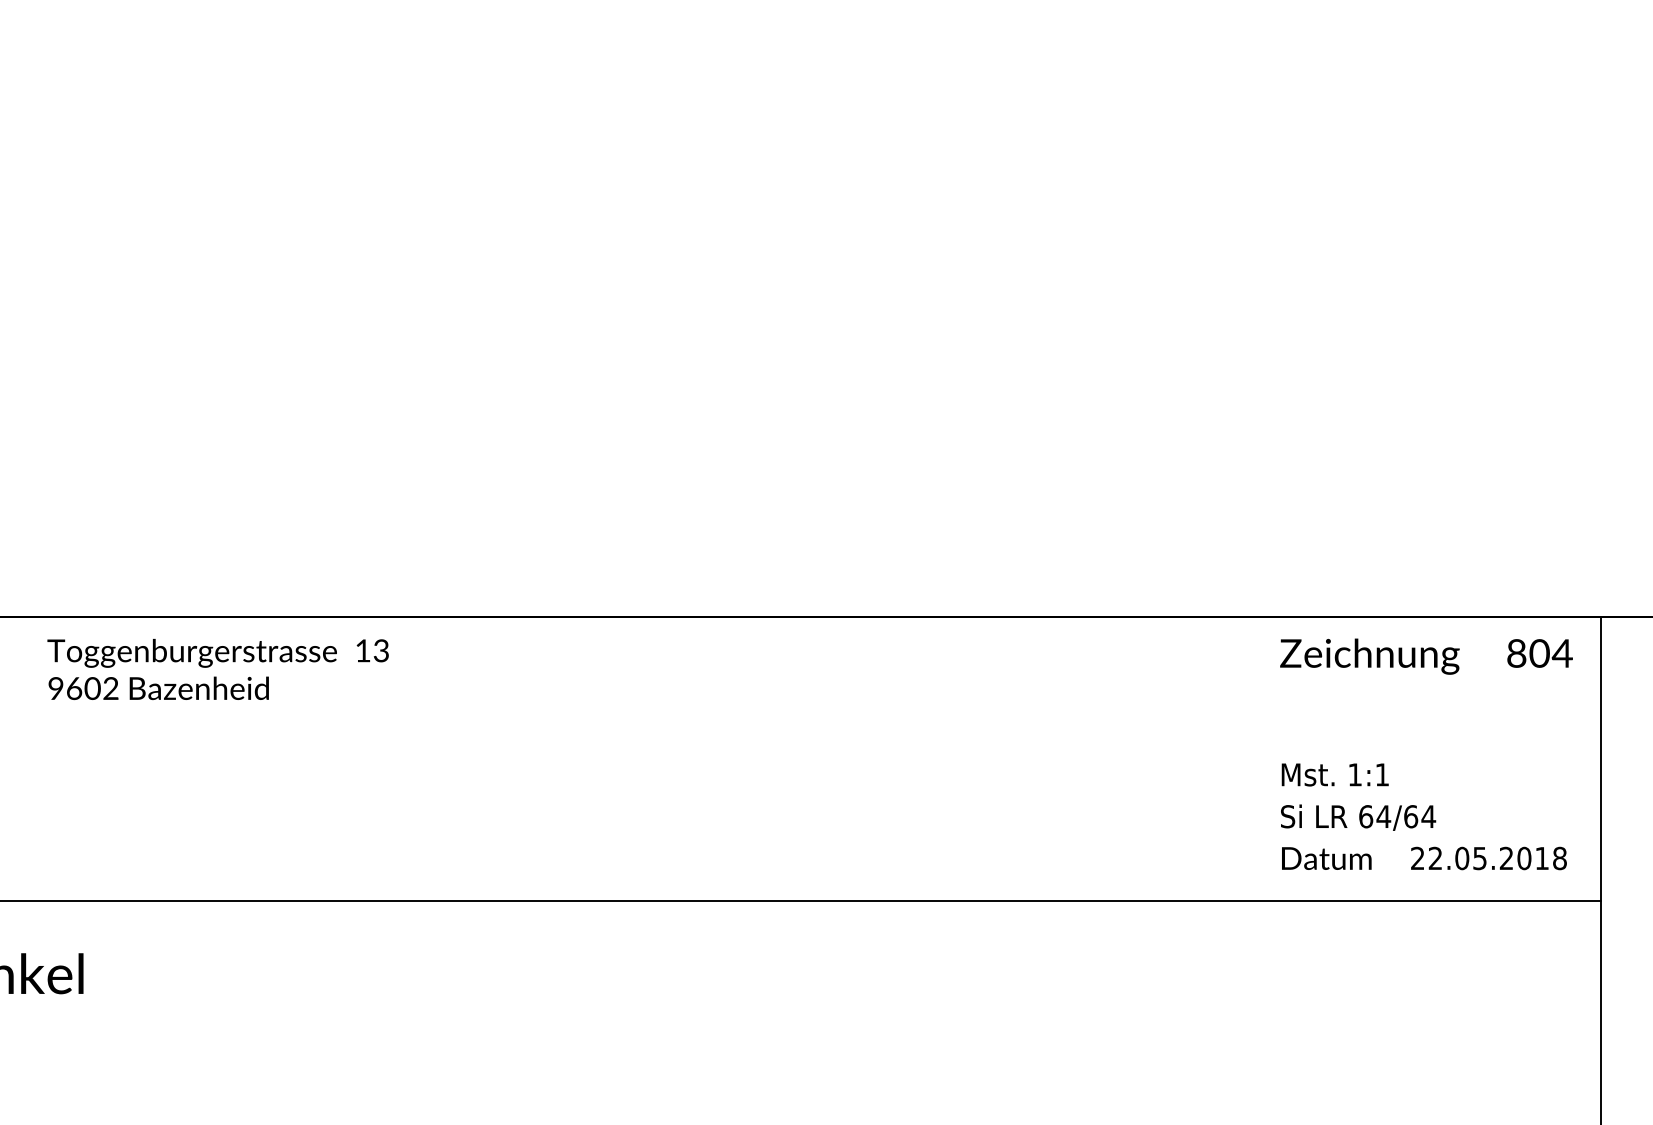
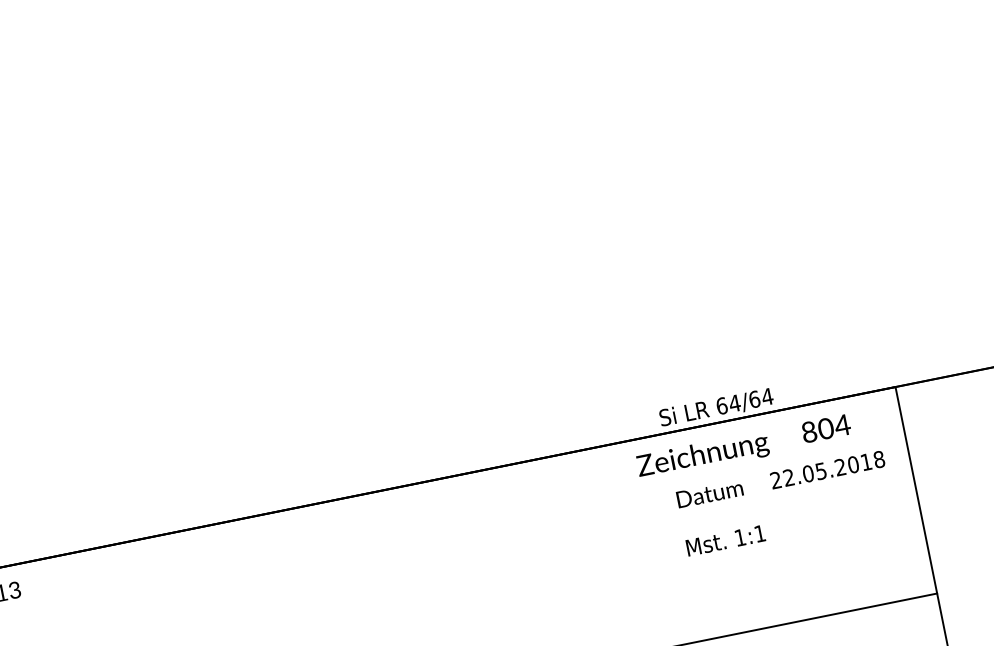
text: (1426, 656) -> (744, 447), moved
text: (1358, 817) -> (716, 407), moved
text: (1424, 858) -> (780, 479), moved

